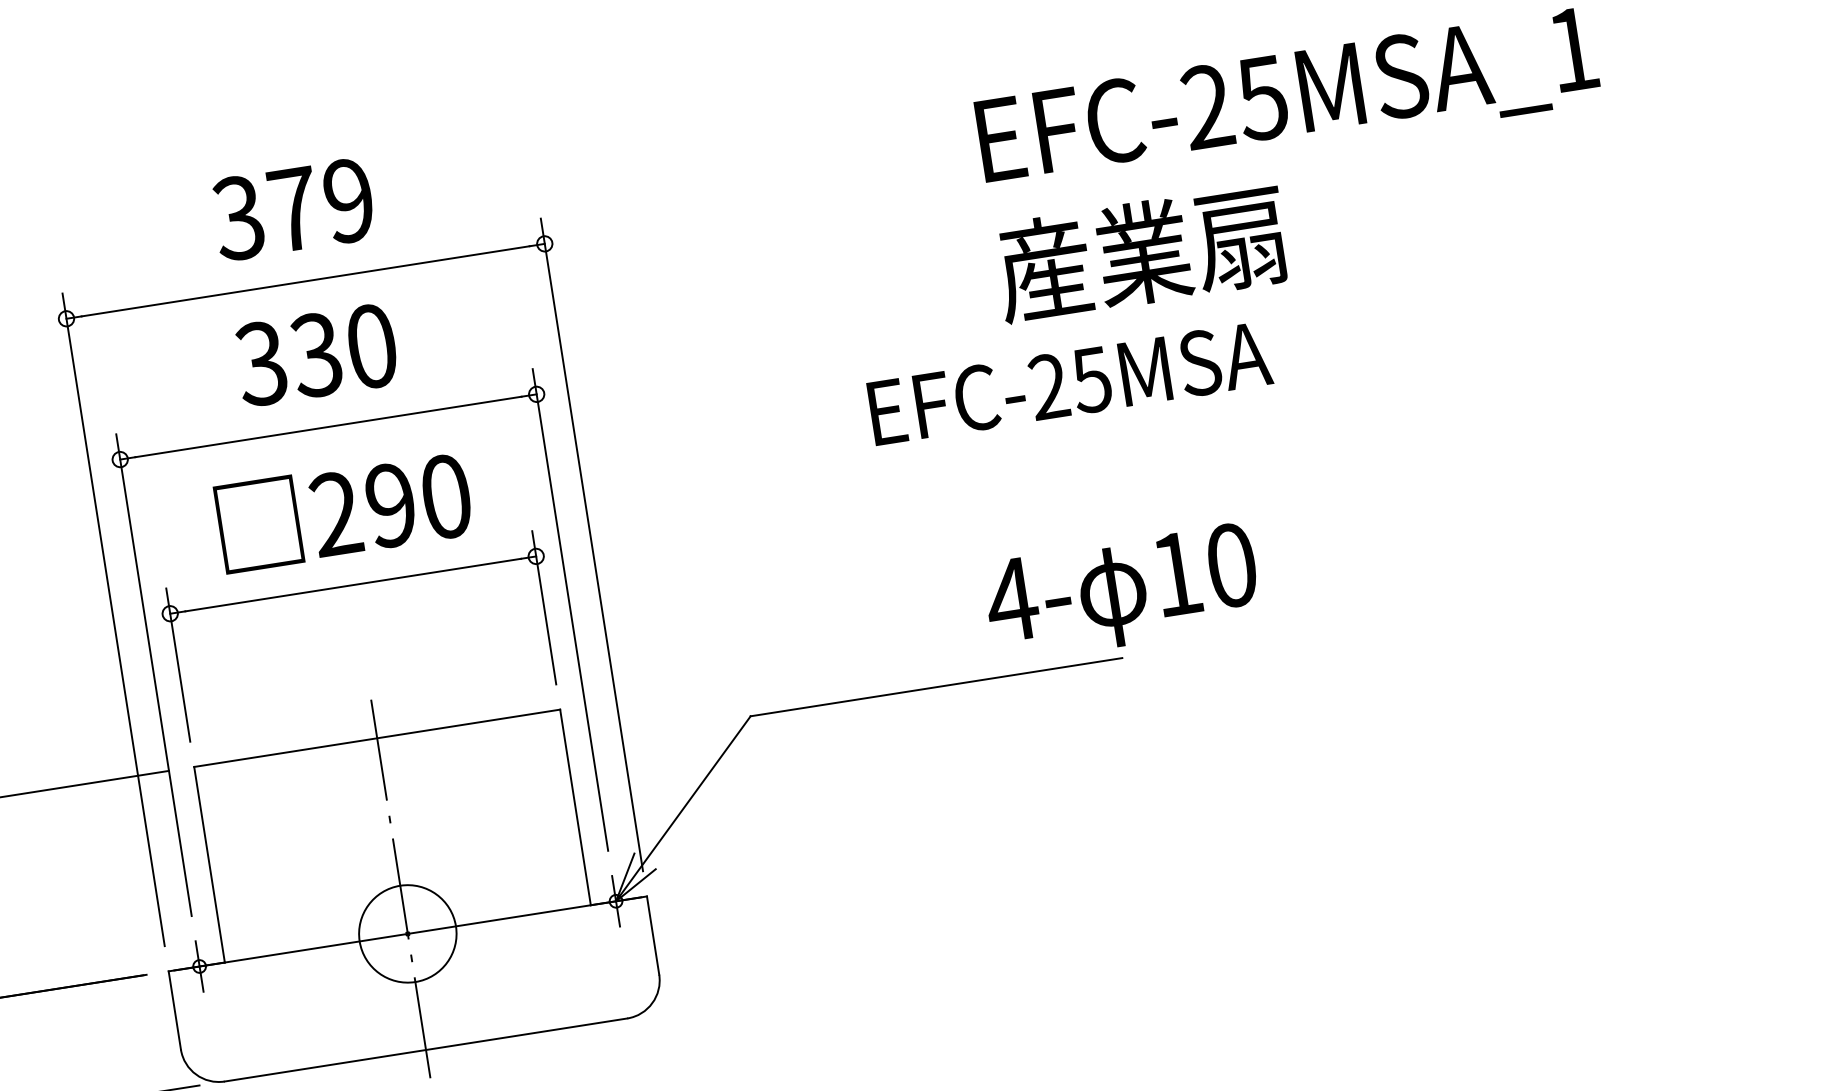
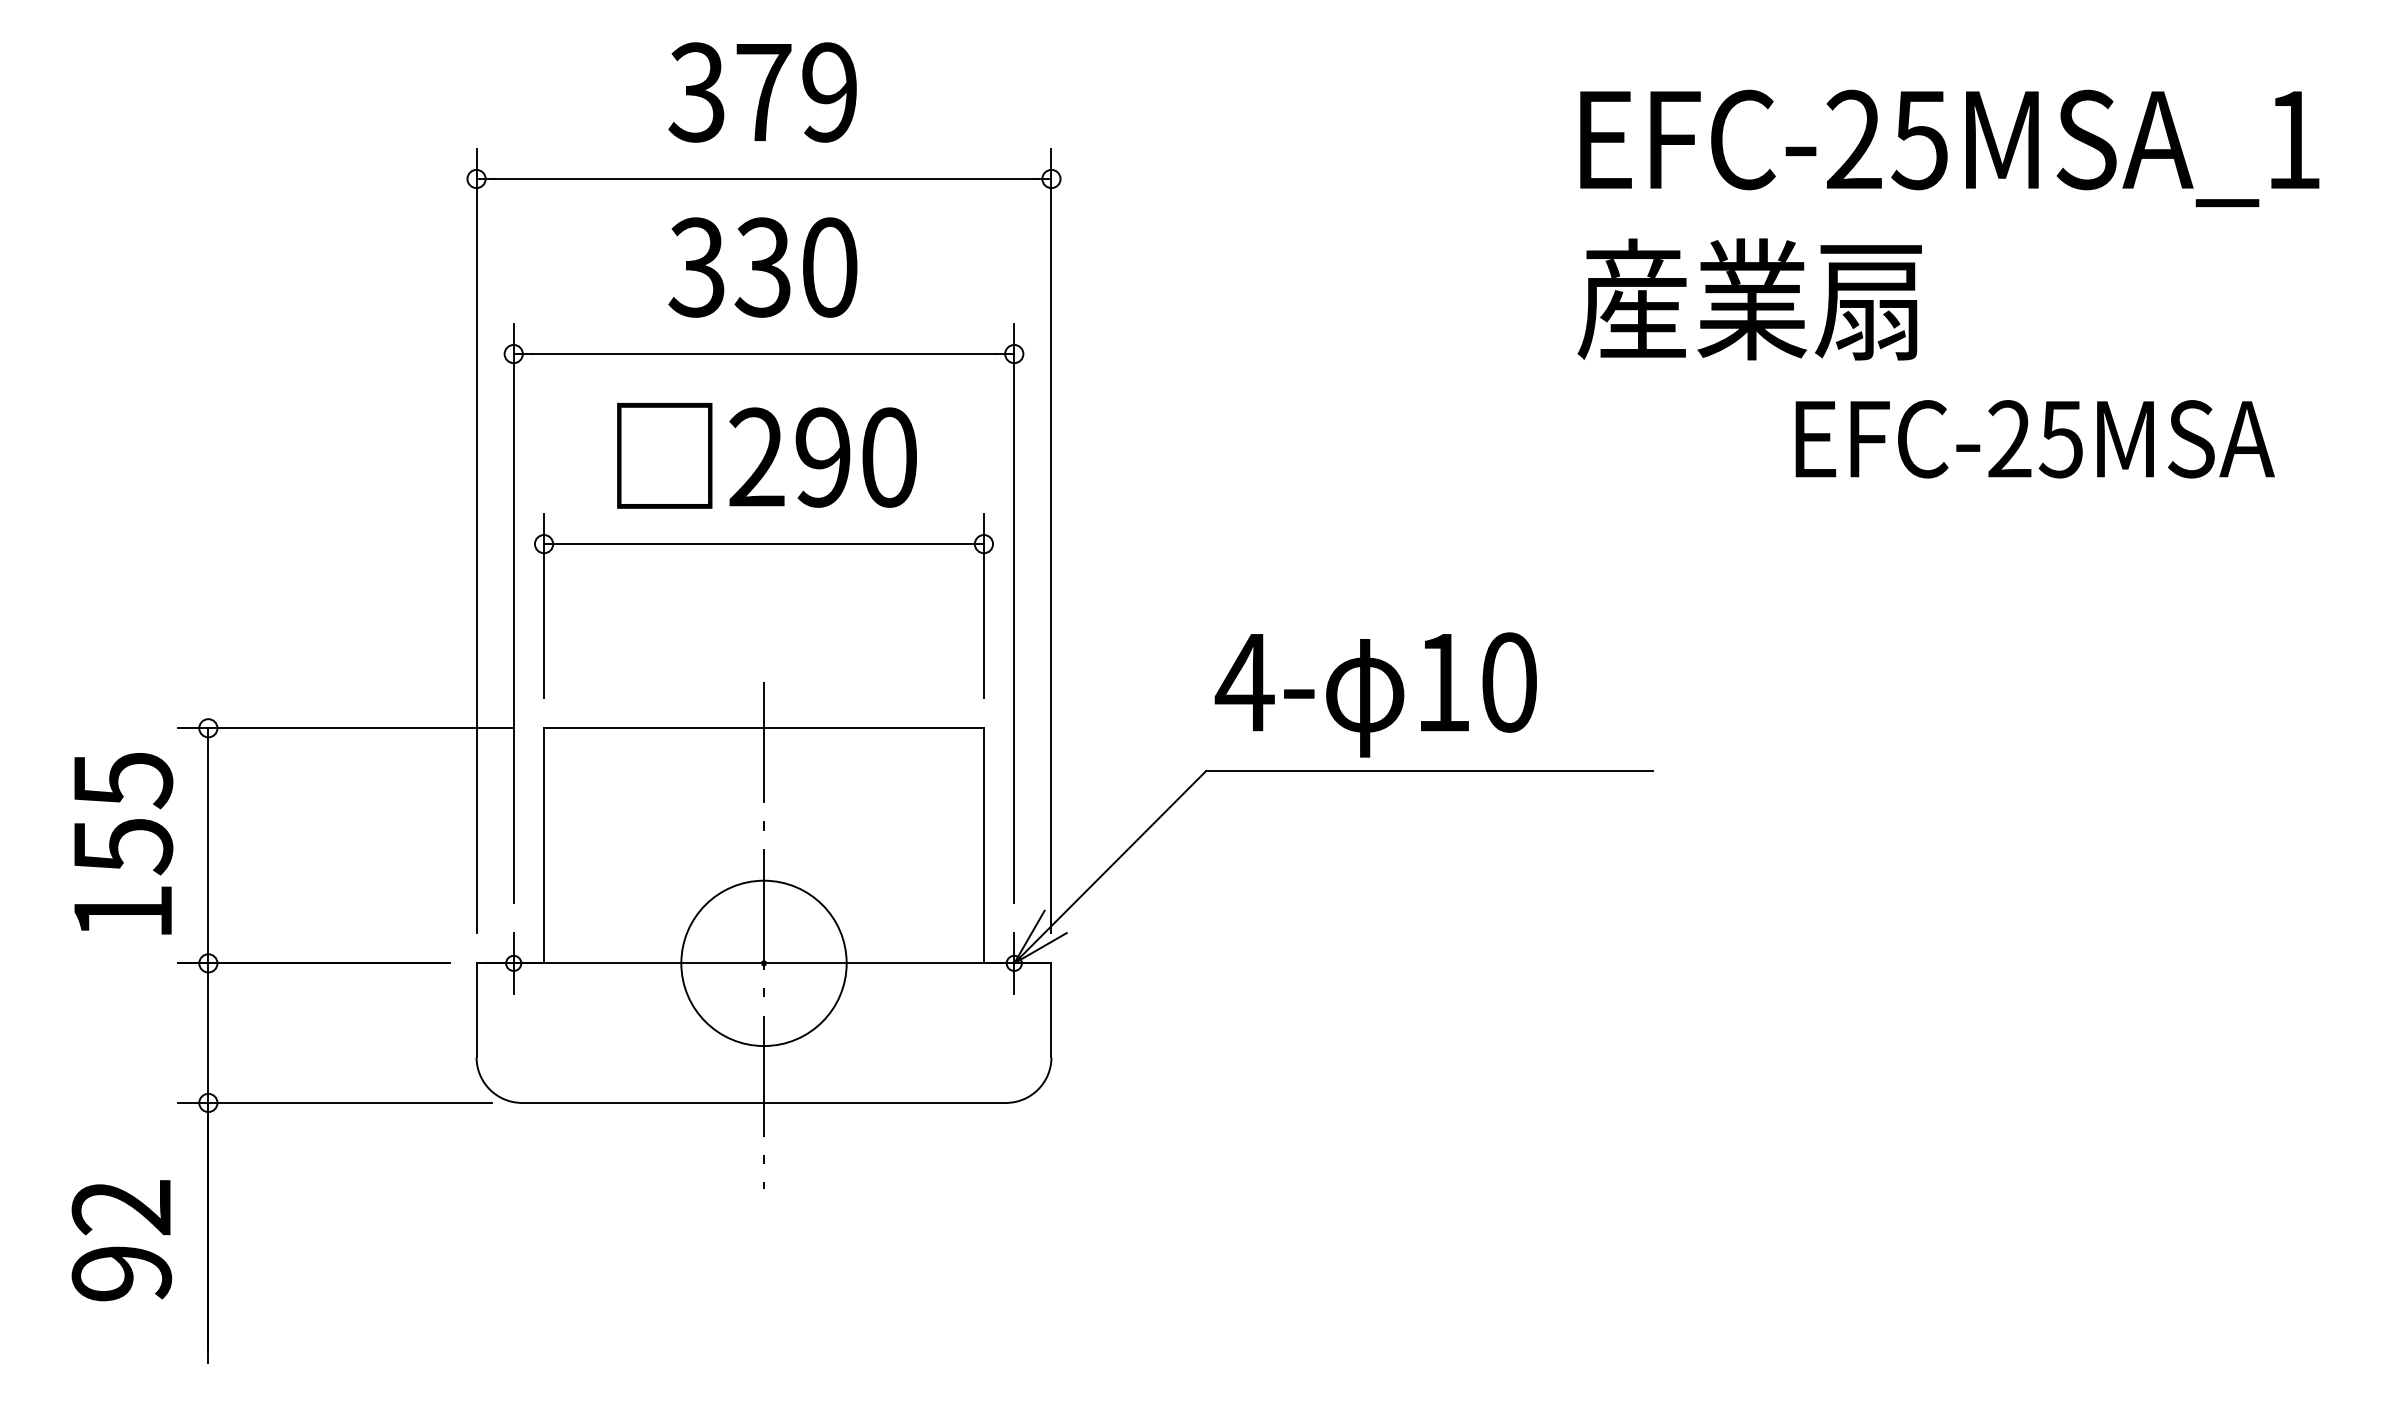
text: (1069, 383) -> (2034, 439), moved
text: (1121, 592) -> (1375, 694), moved
circle: (407, 934) -> (763, 963), size x1.43

